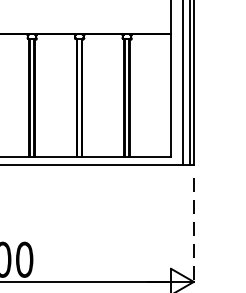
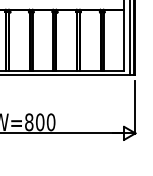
line: (193, 232) -> (135, 108), dashed -> solid

